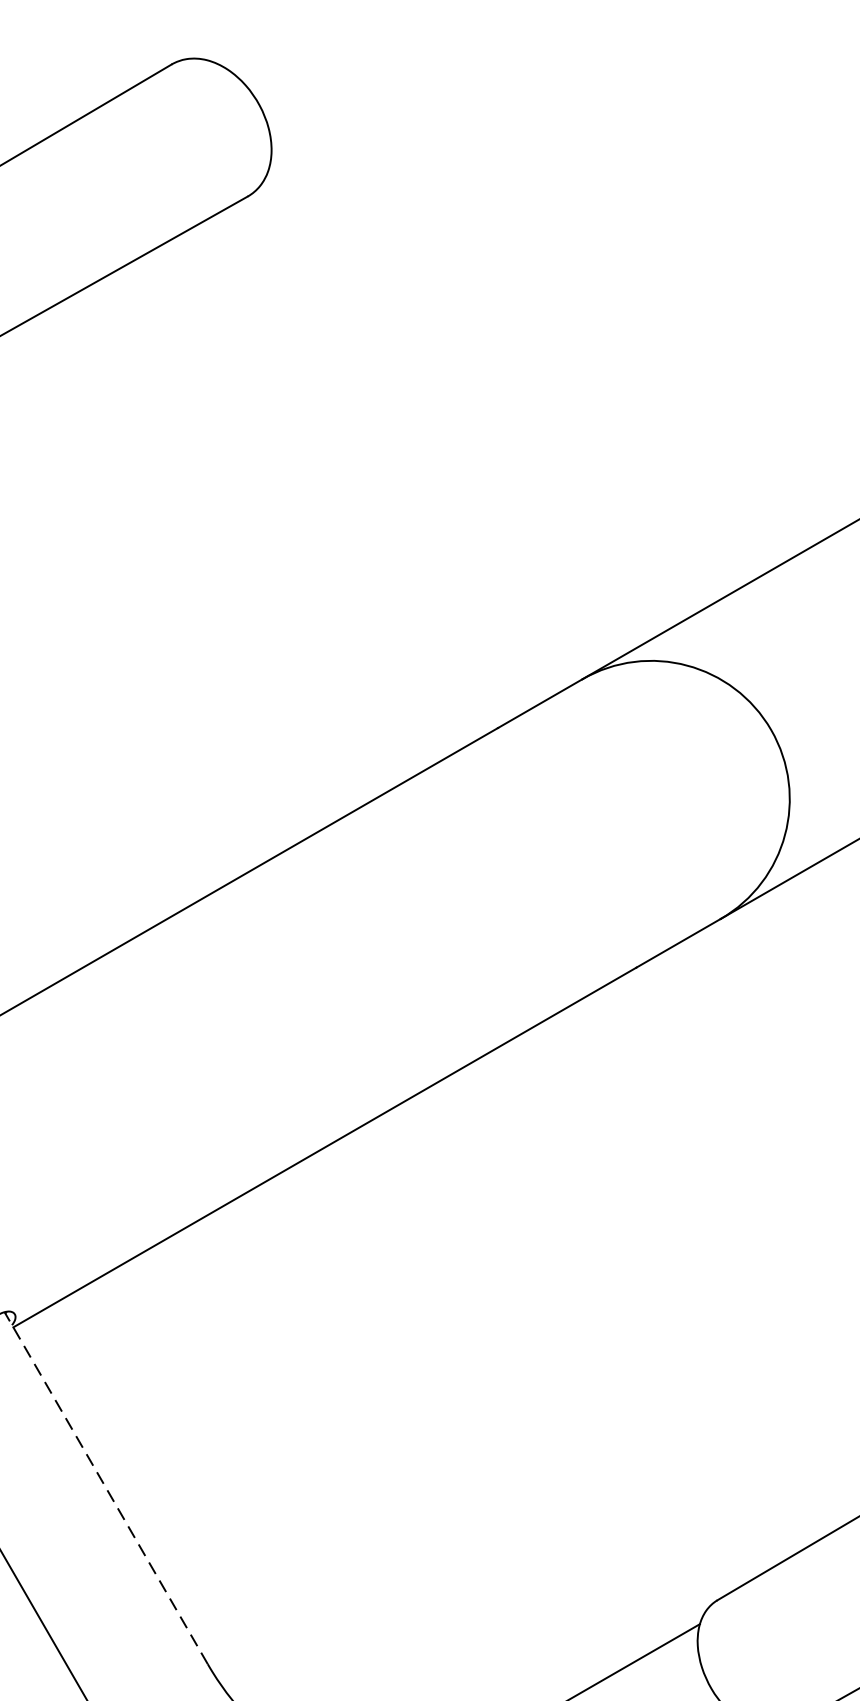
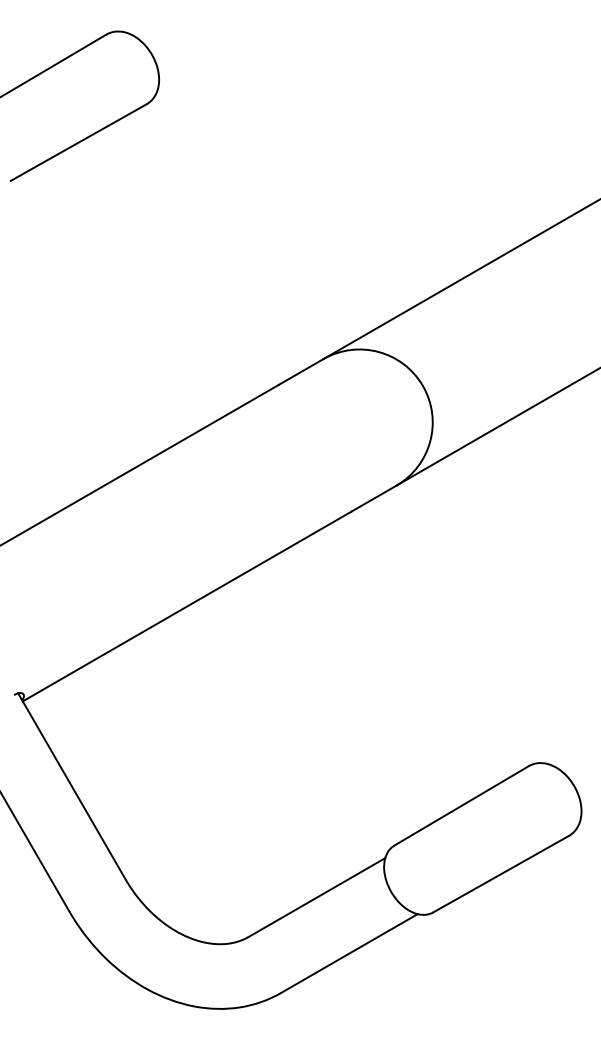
line: (105, 1486) -> (71, 785), dashed -> solid

